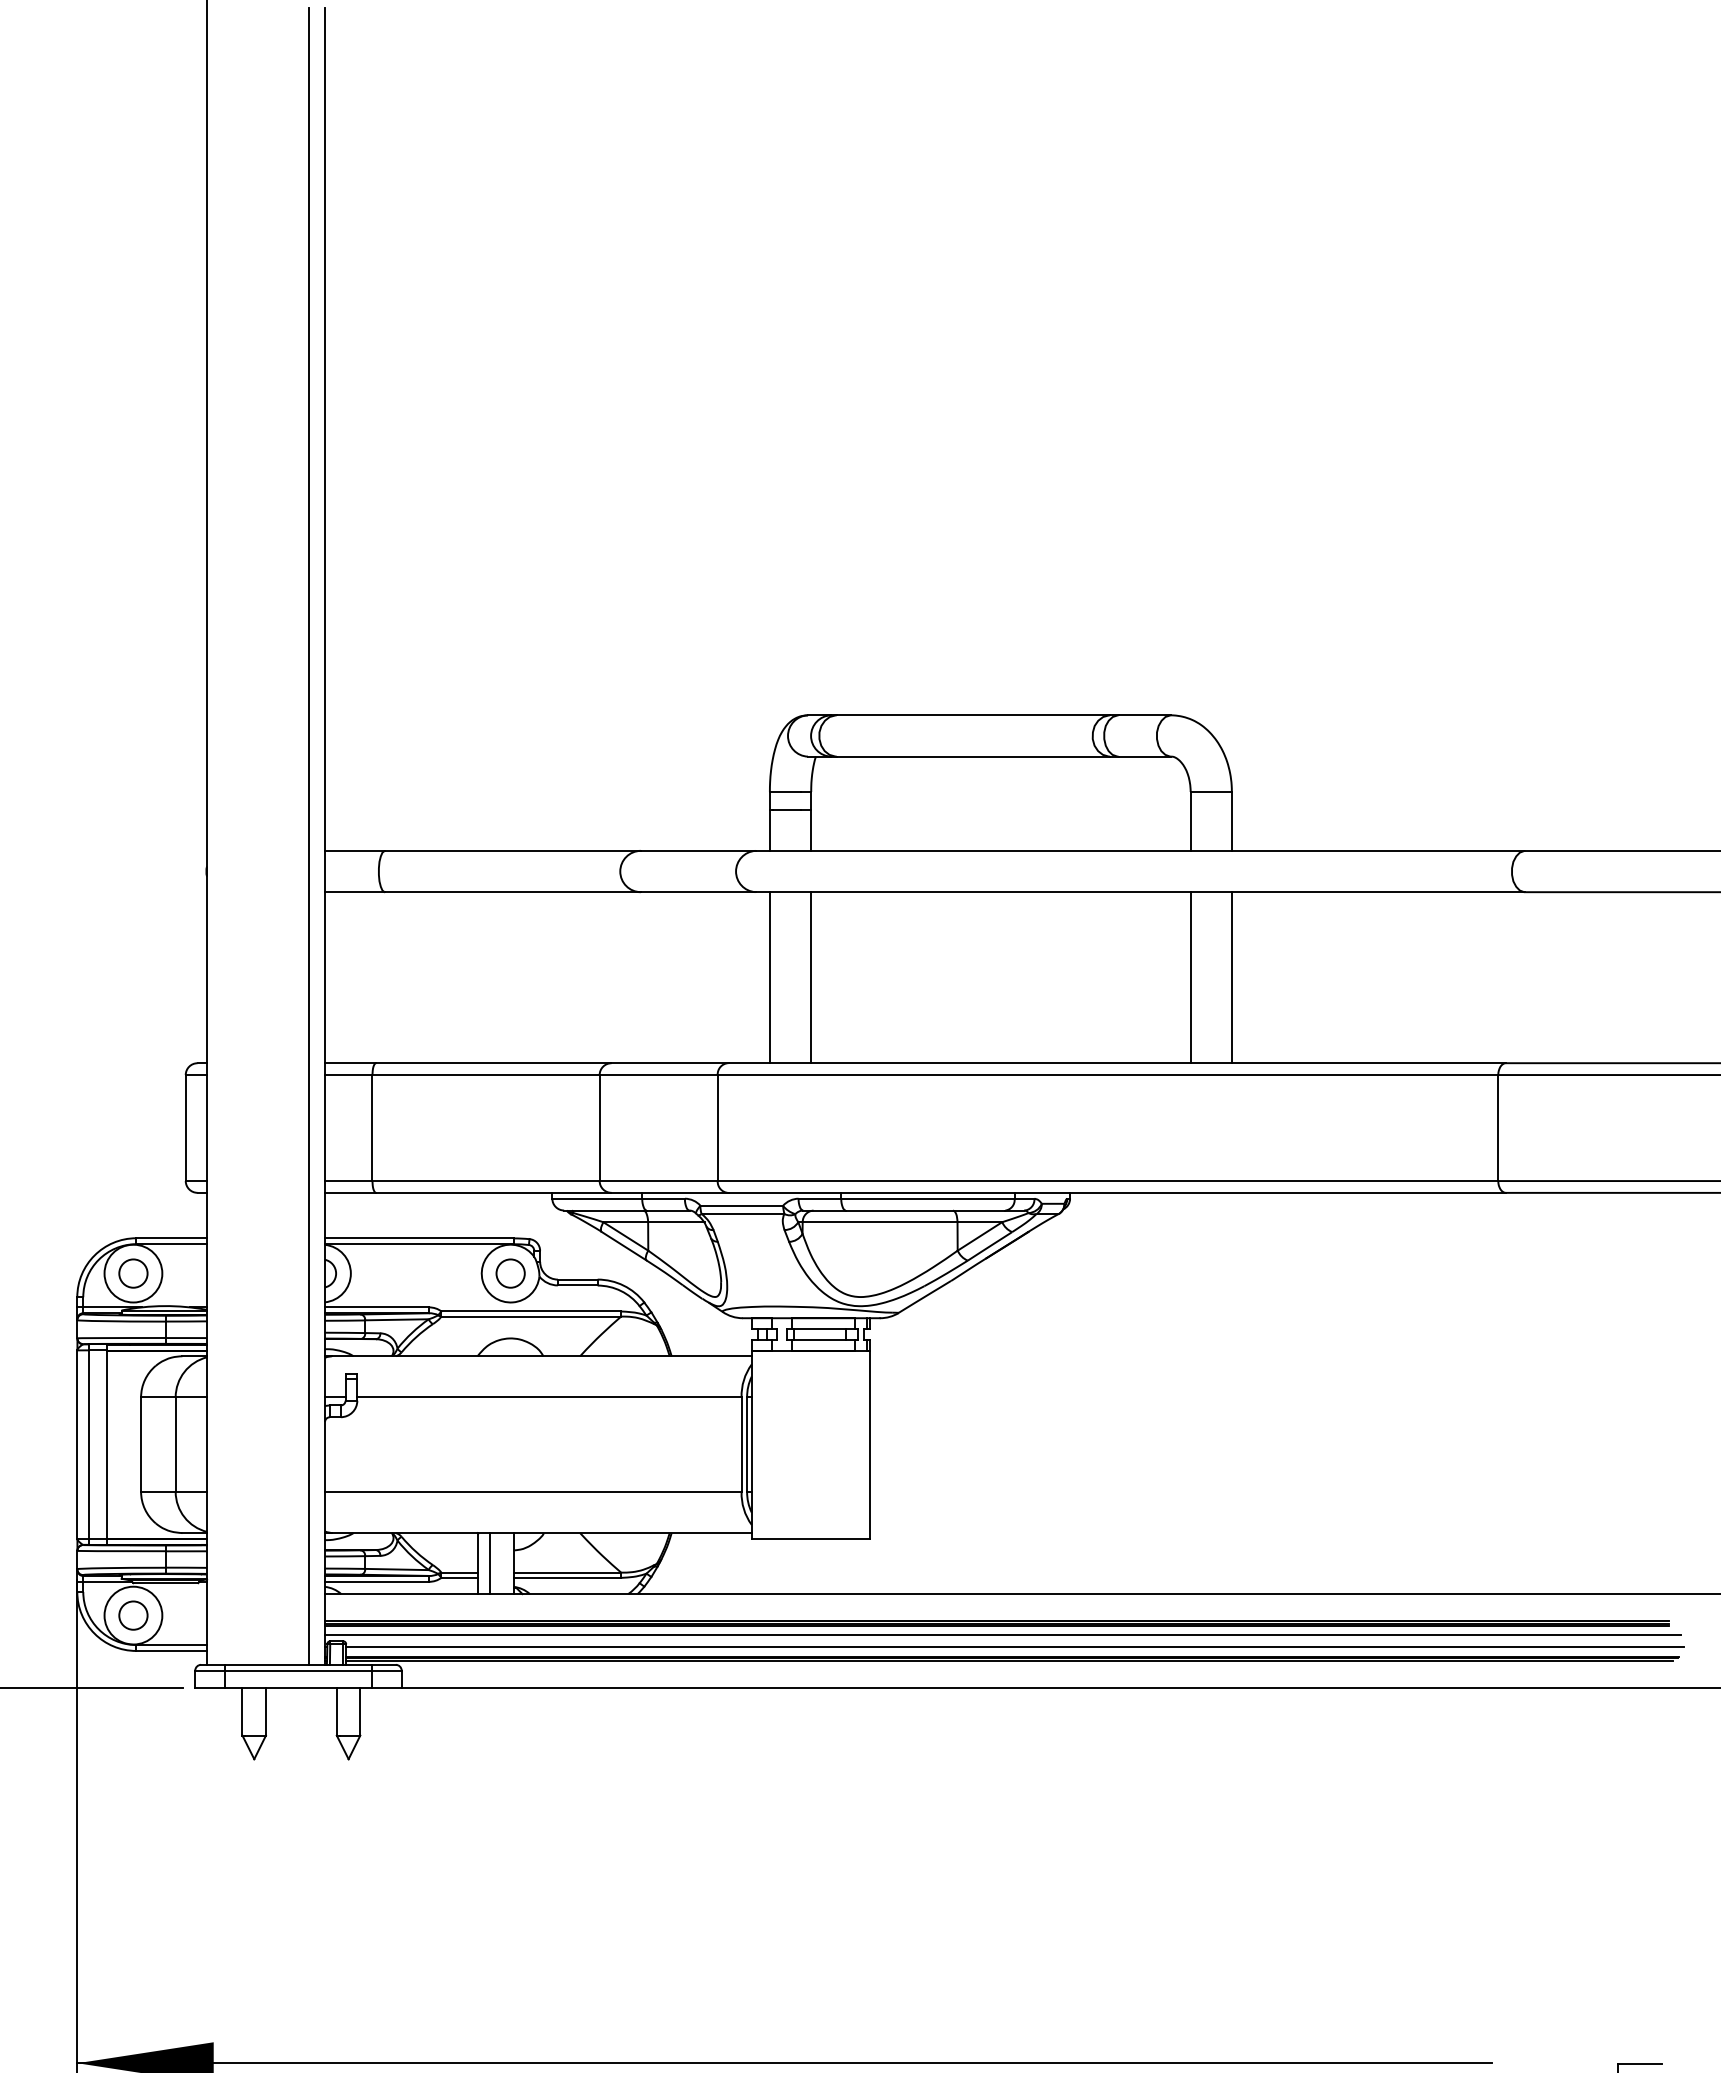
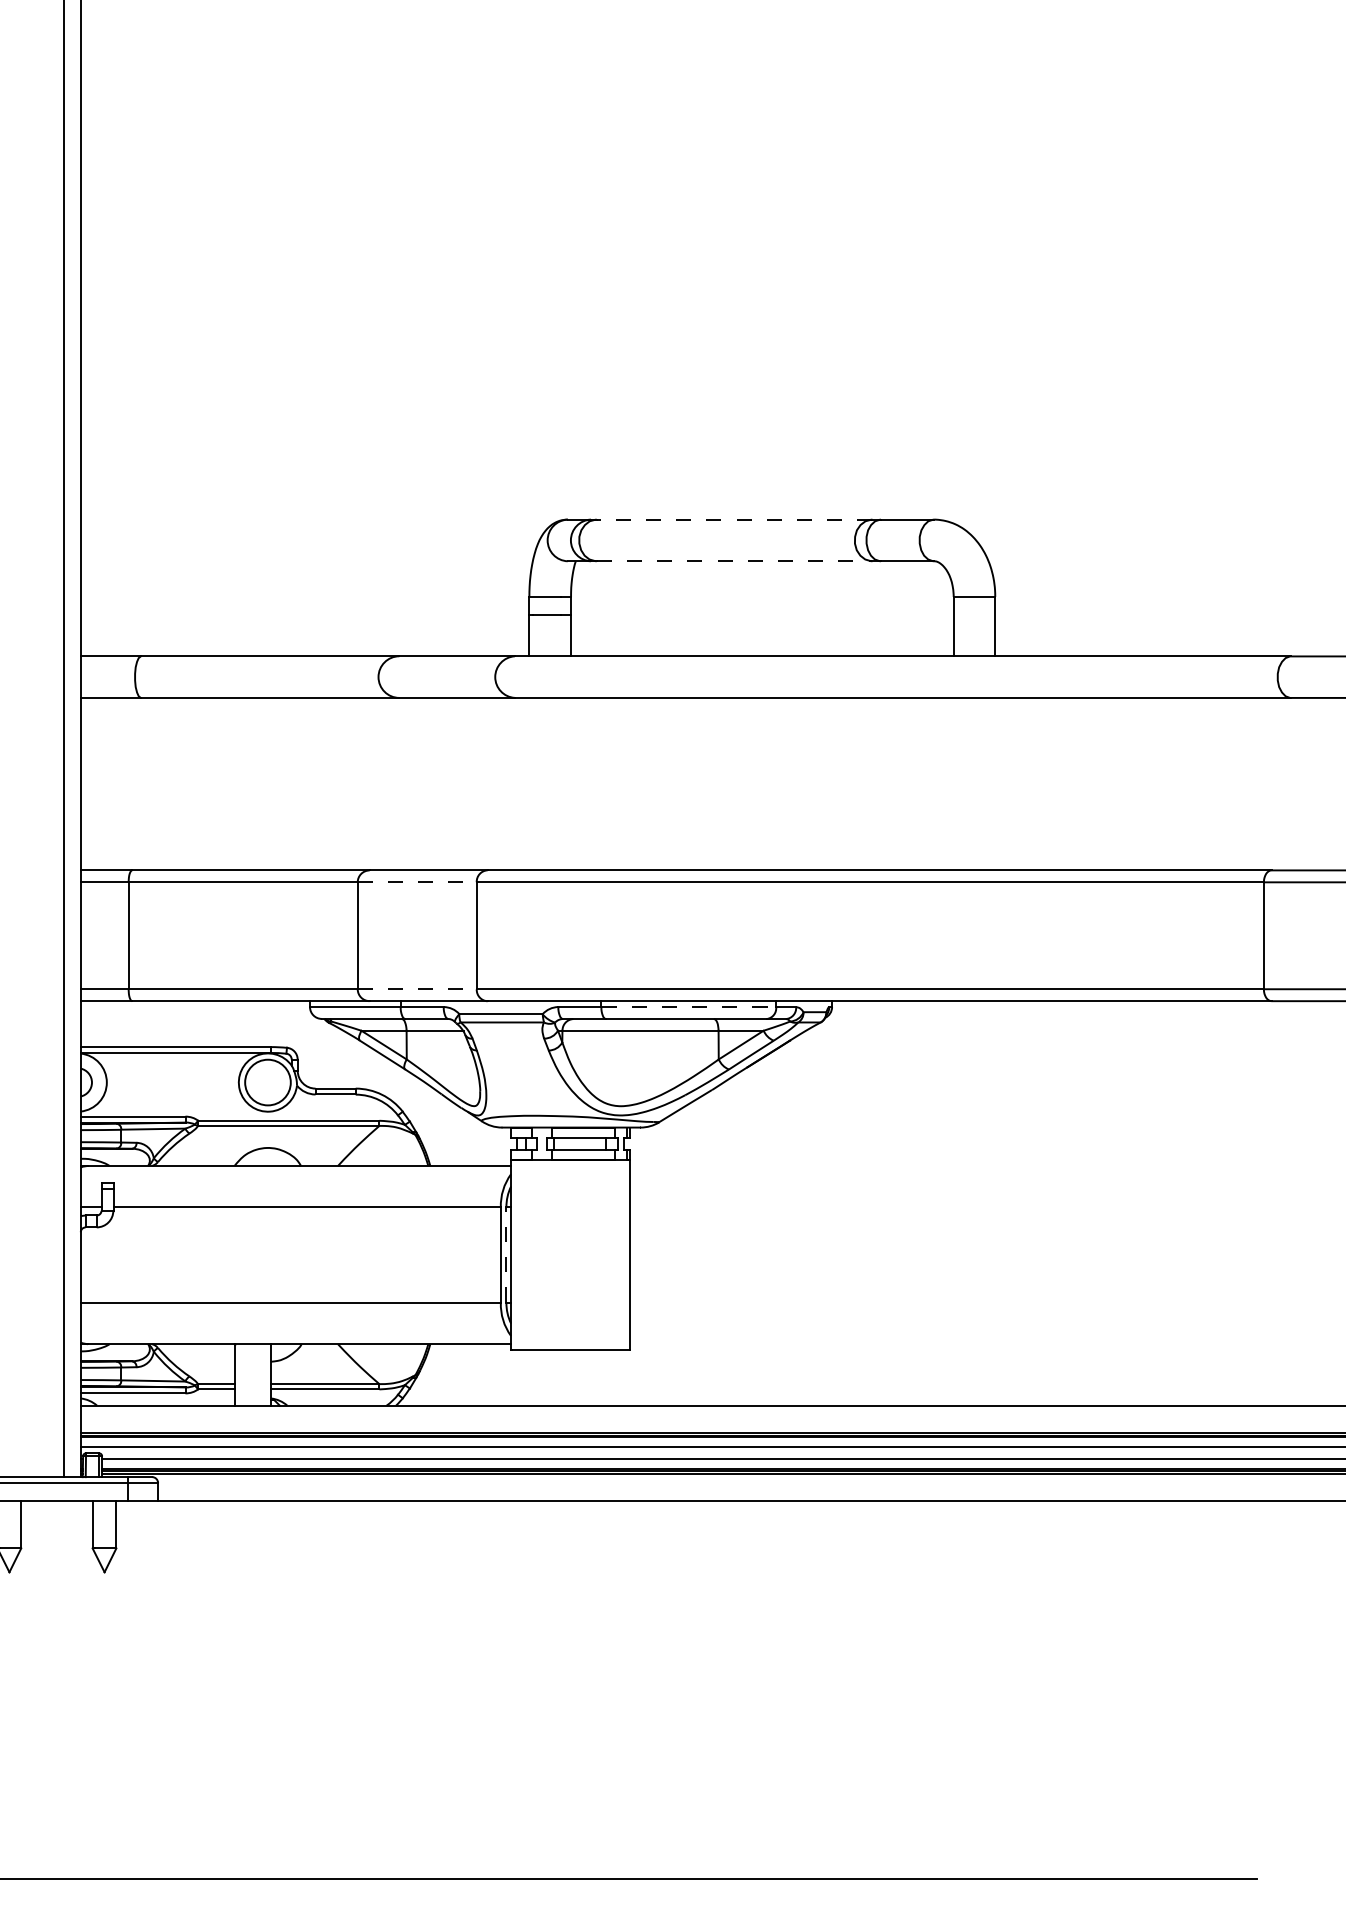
line: (973, 715) -> (734, 519), solid -> dashed
line: (973, 756) -> (734, 561), solid -> dashed
line: (769, 977) -> (528, 783), removed
line: (811, 977) -> (571, 783), removed
line: (1190, 977) -> (953, 783), removed
line: (1231, 977) -> (994, 783), removed
line: (659, 1075) -> (418, 882), solid -> dashed
line: (659, 1181) -> (418, 989), solid -> dashed
line: (927, 1198) -> (688, 1006), solid -> dashed
circle: (510, 1273) -> (267, 1082), size x1.6
line: (747, 1444) -> (506, 1254), solid -> dashed
line: (490, 1563) -> (247, 1374), removed

